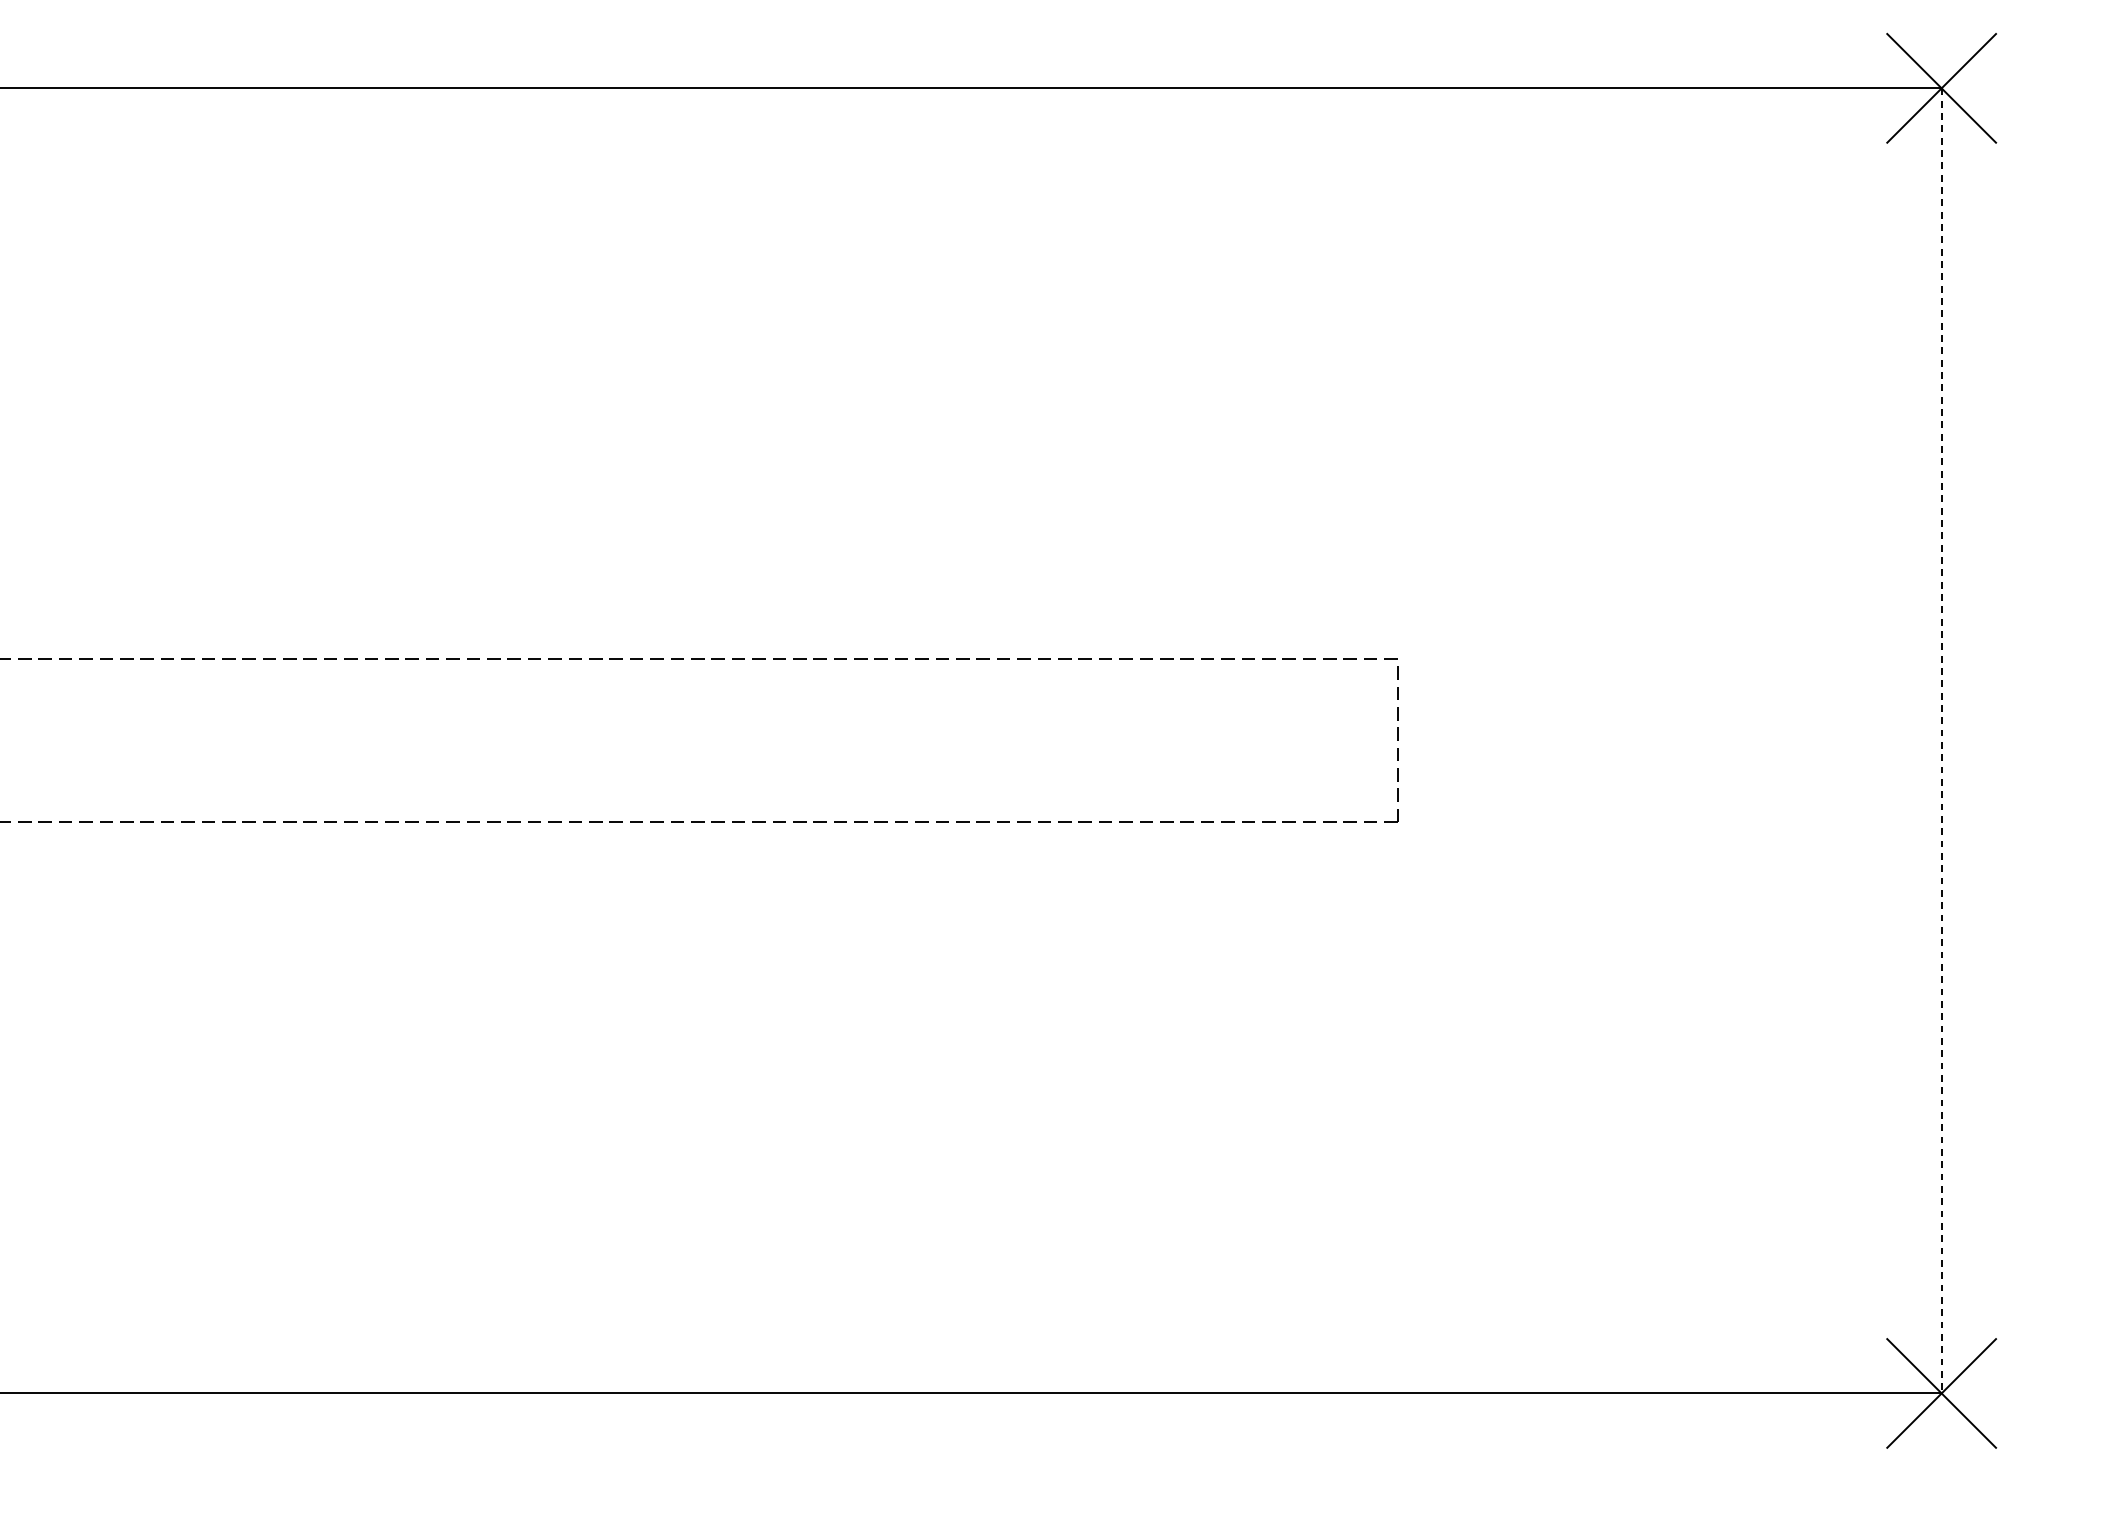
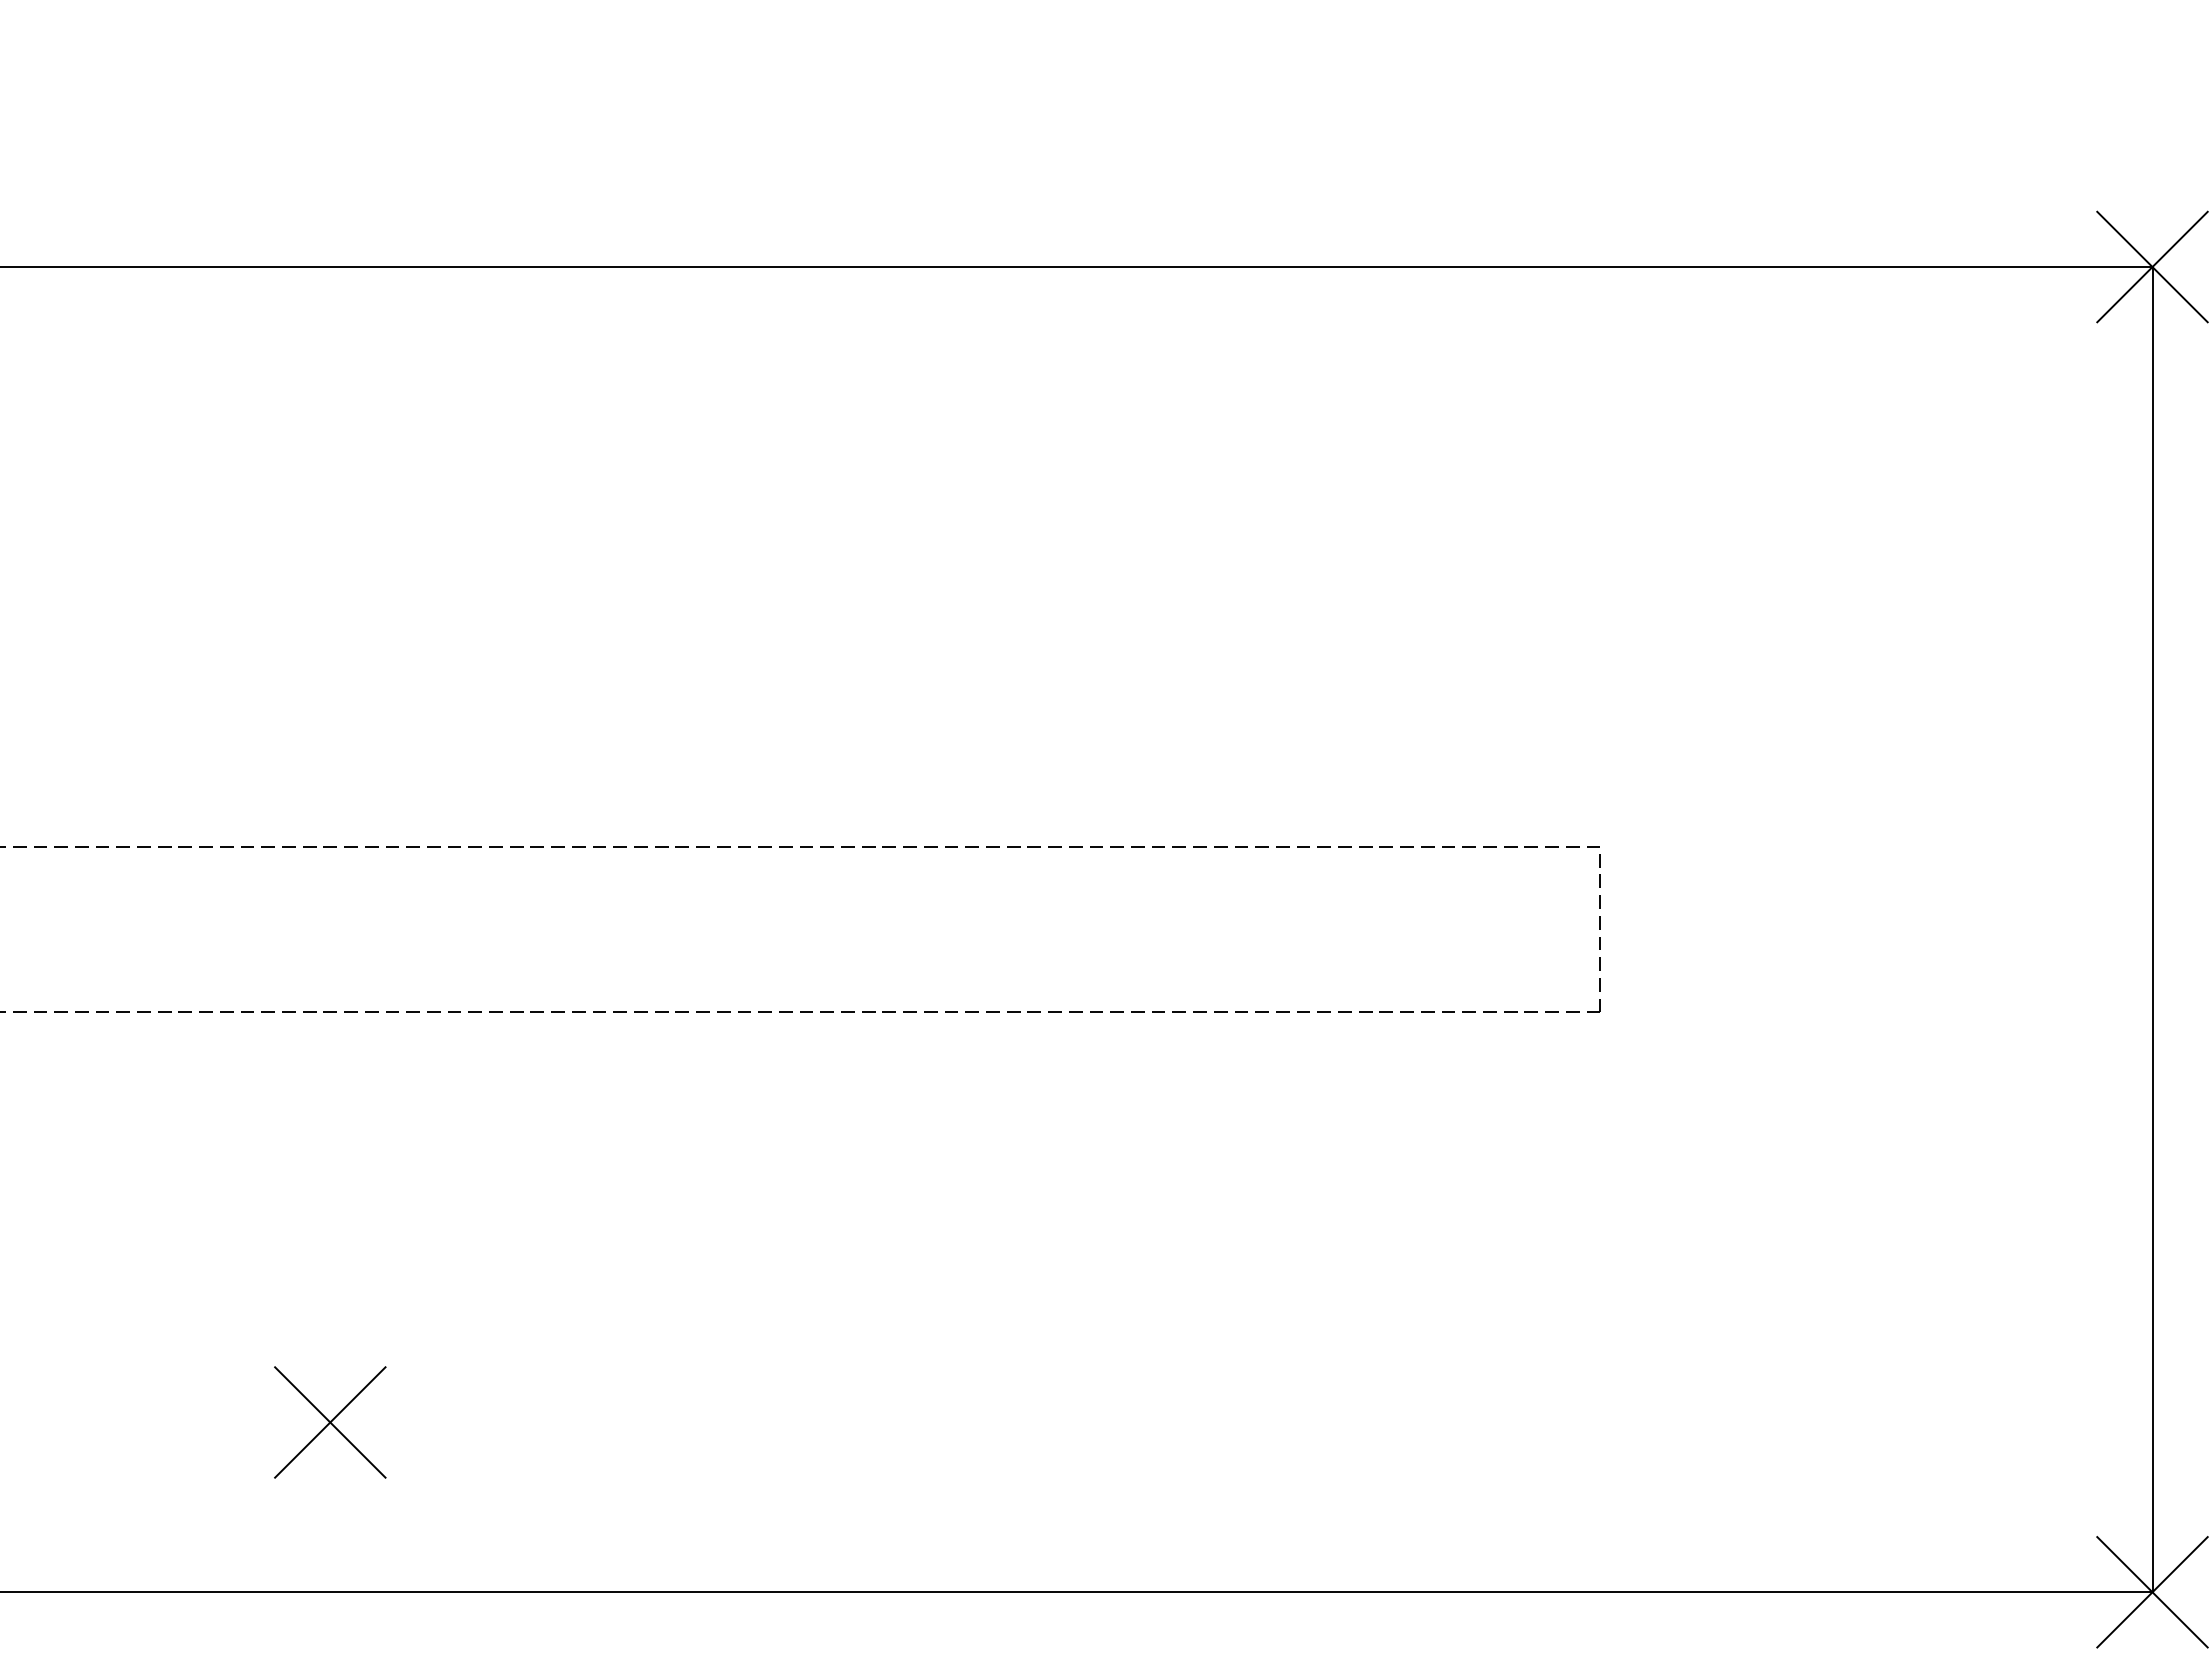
line: (1941, 740) -> (2152, 929), dashed -> solid
part: (147, 1226) -> (330, 1422), added

